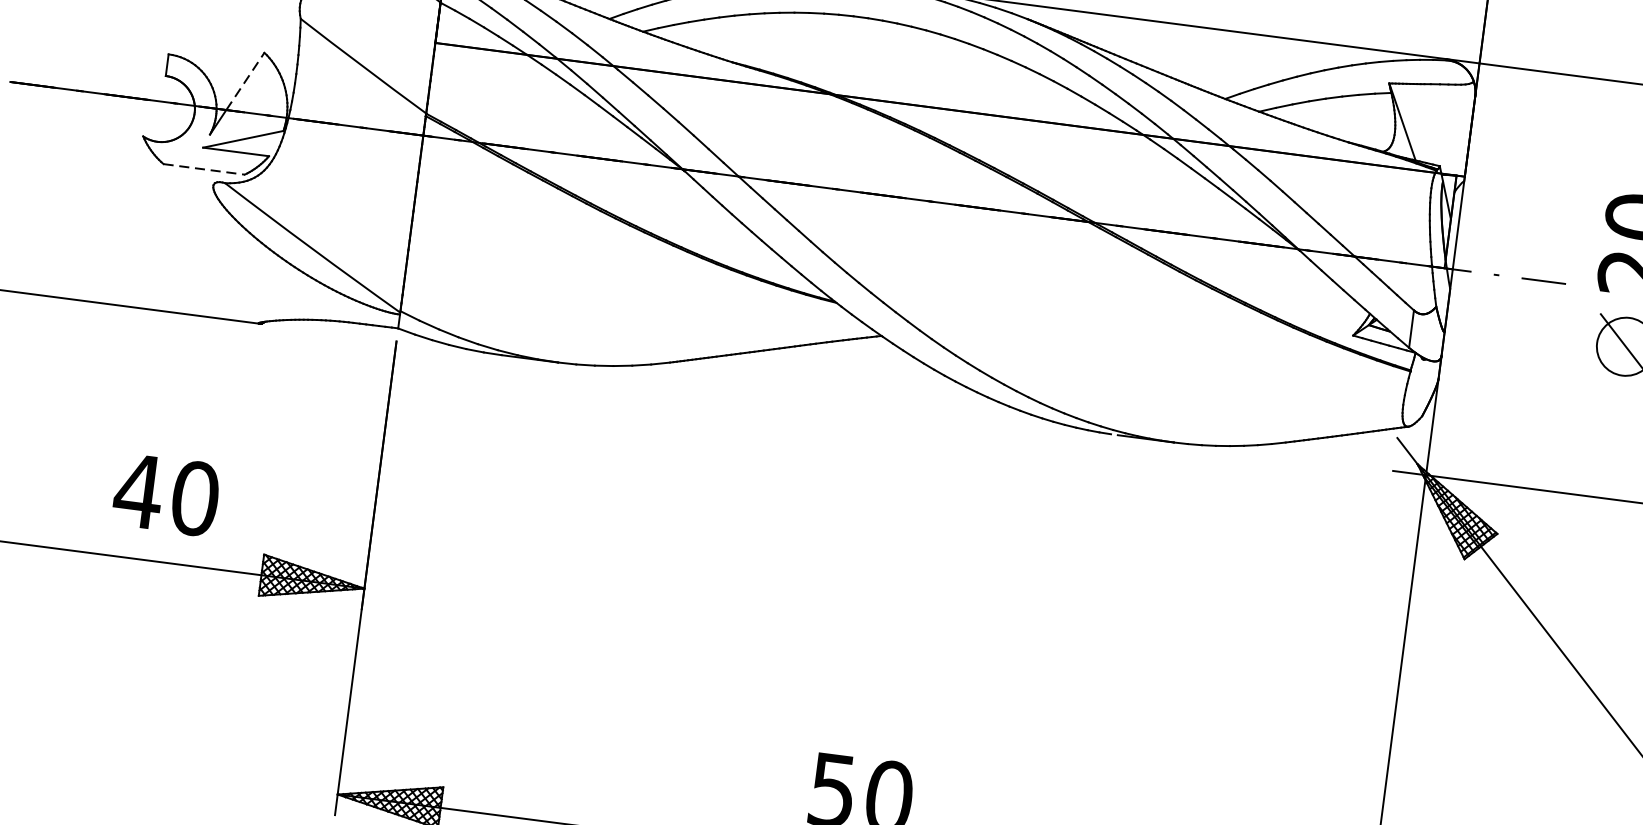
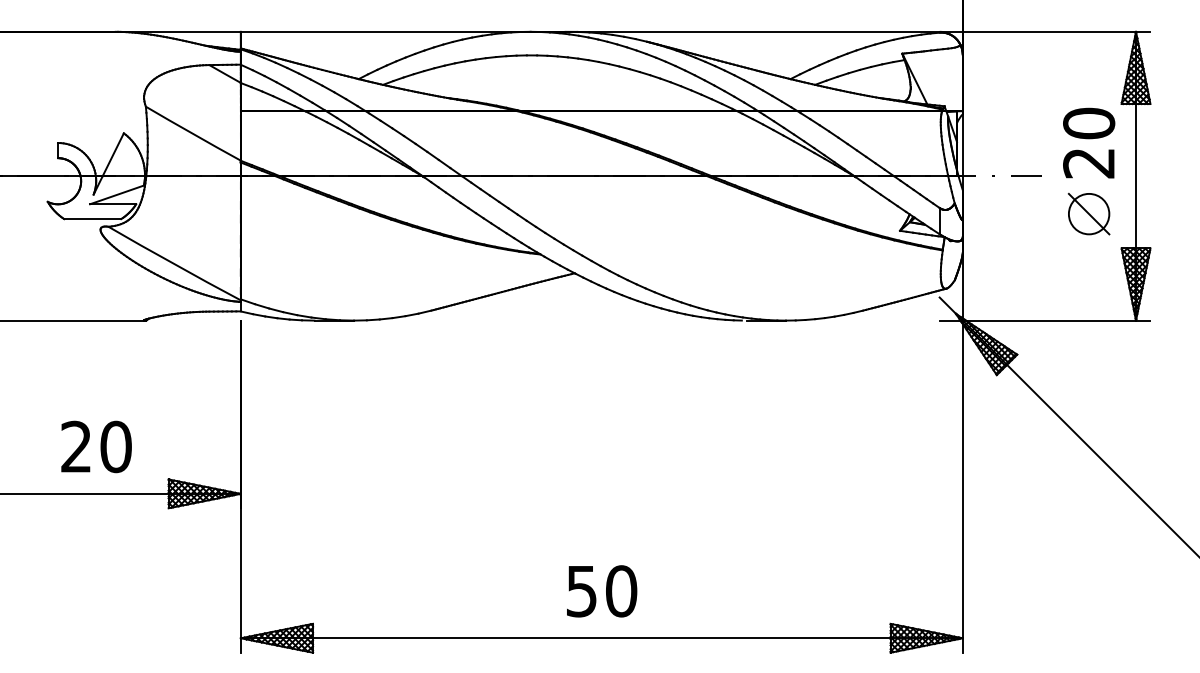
line: (245, 81) -> (113, 154), dashed -> solid
line: (205, 170) -> (93, 219), dashed -> solid
text: (137, 490) -> (75, 446), 40 -> 20

